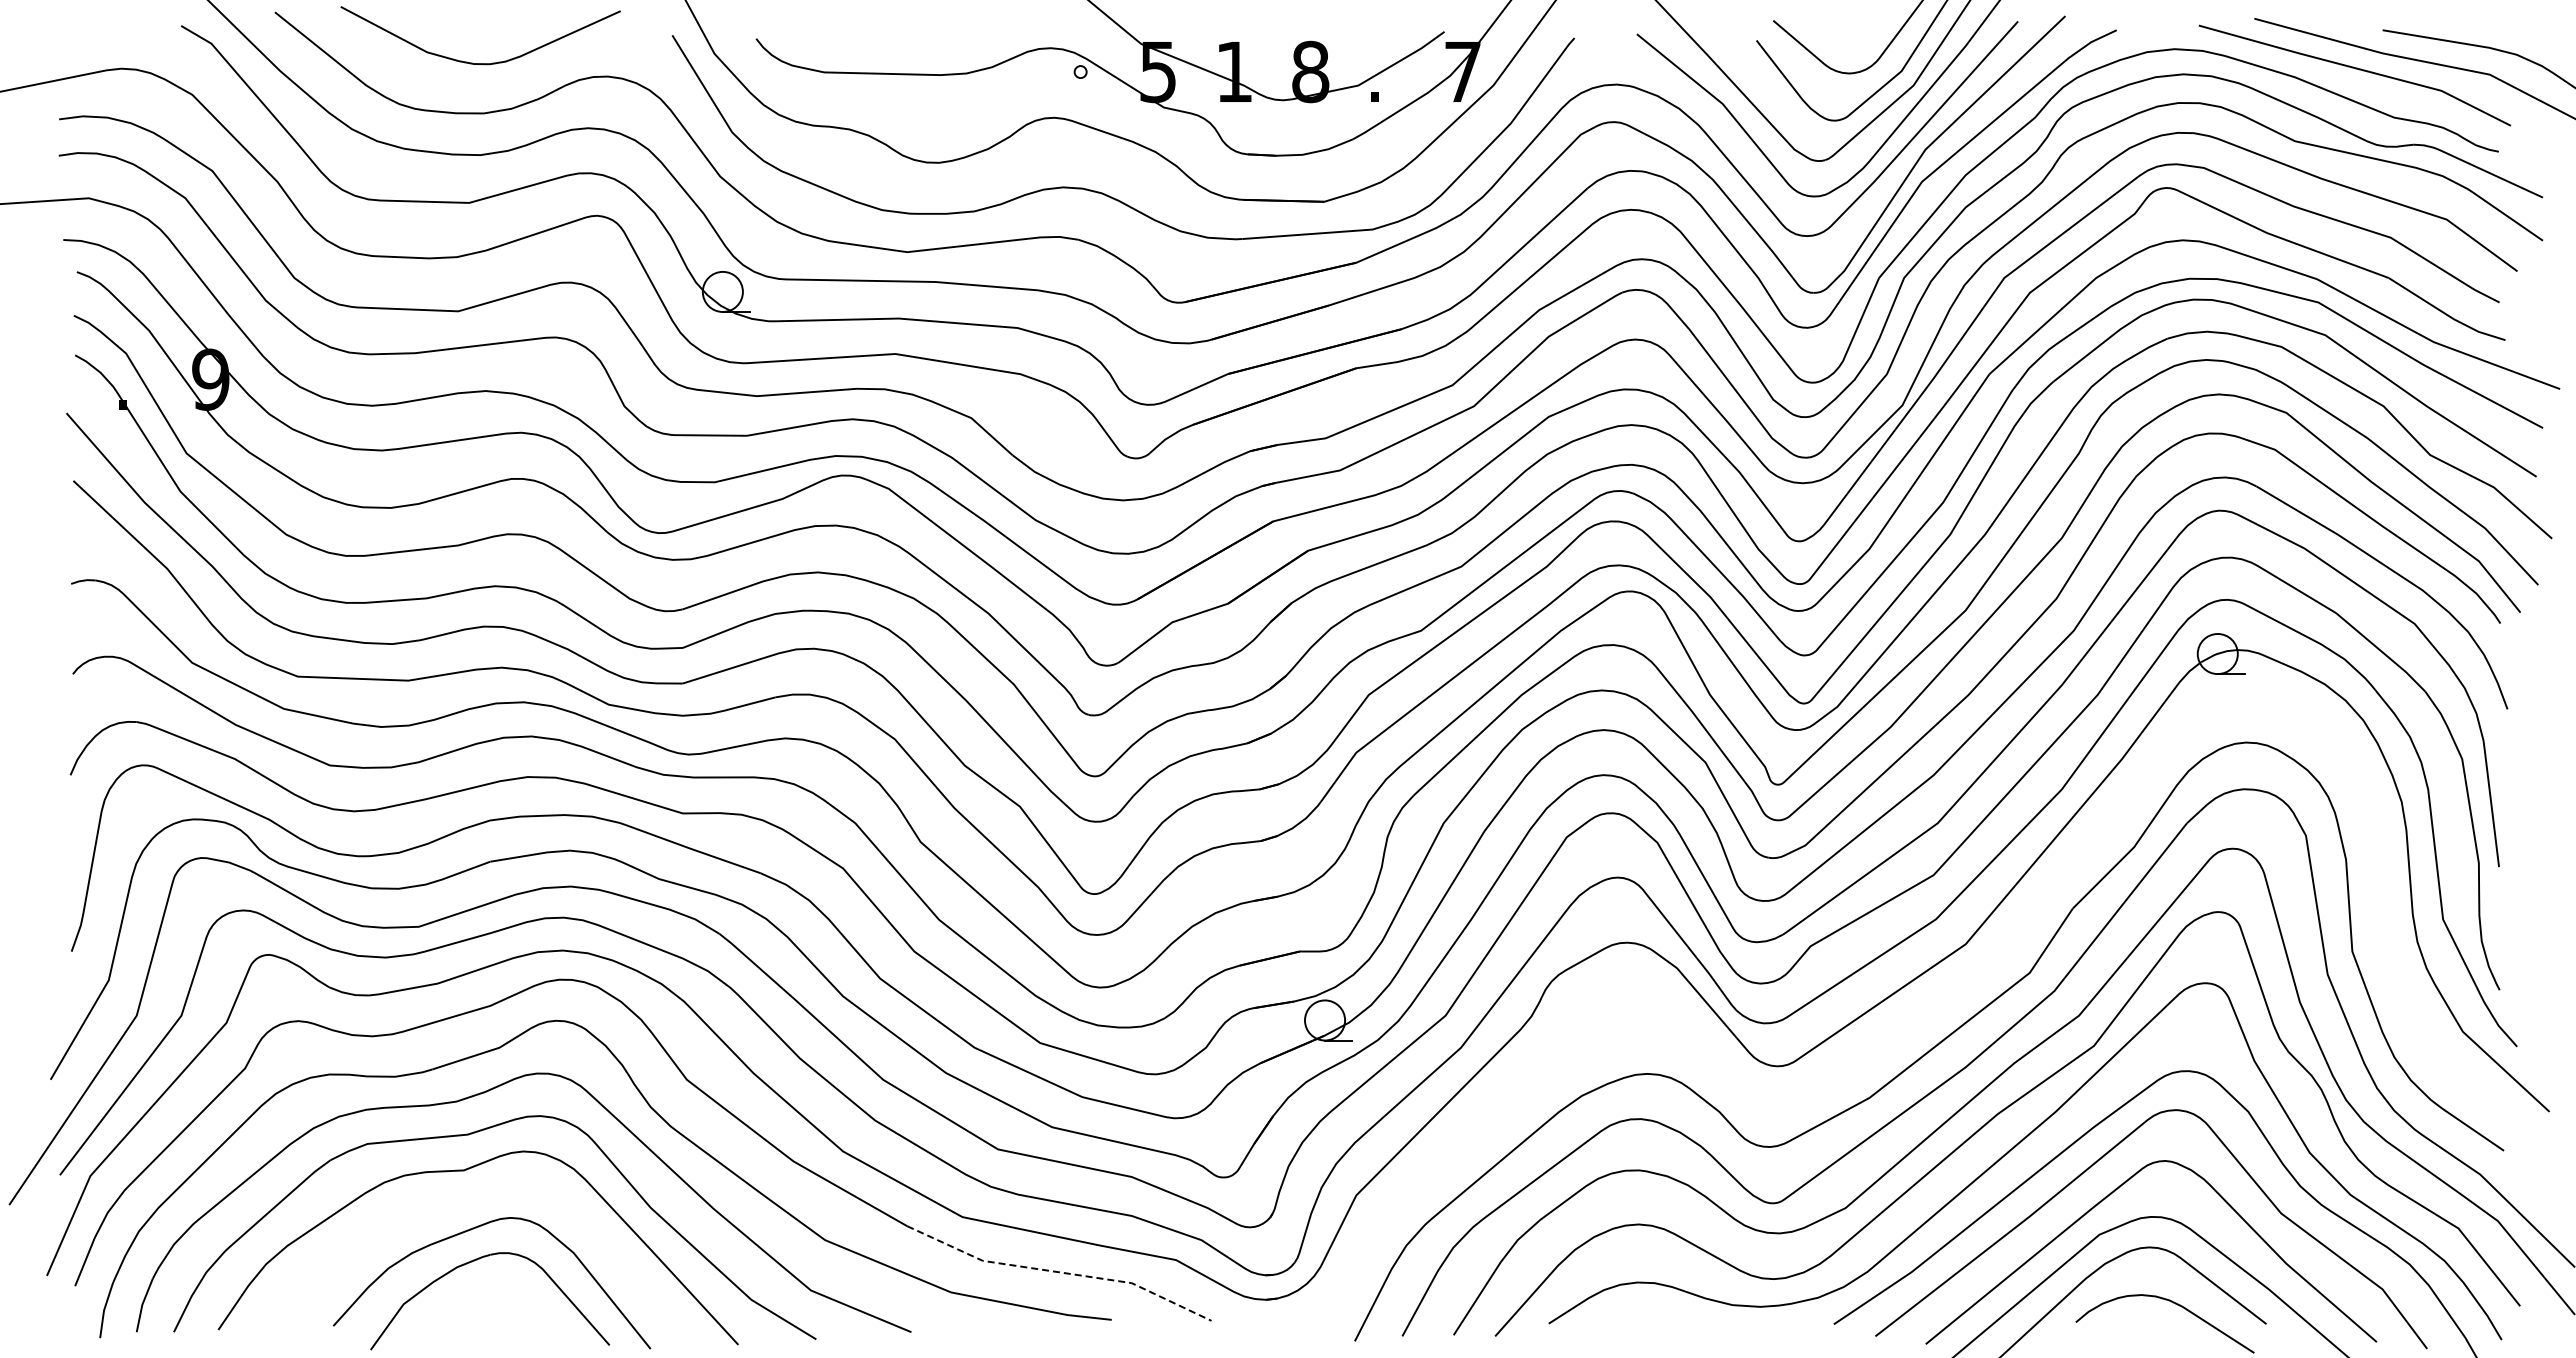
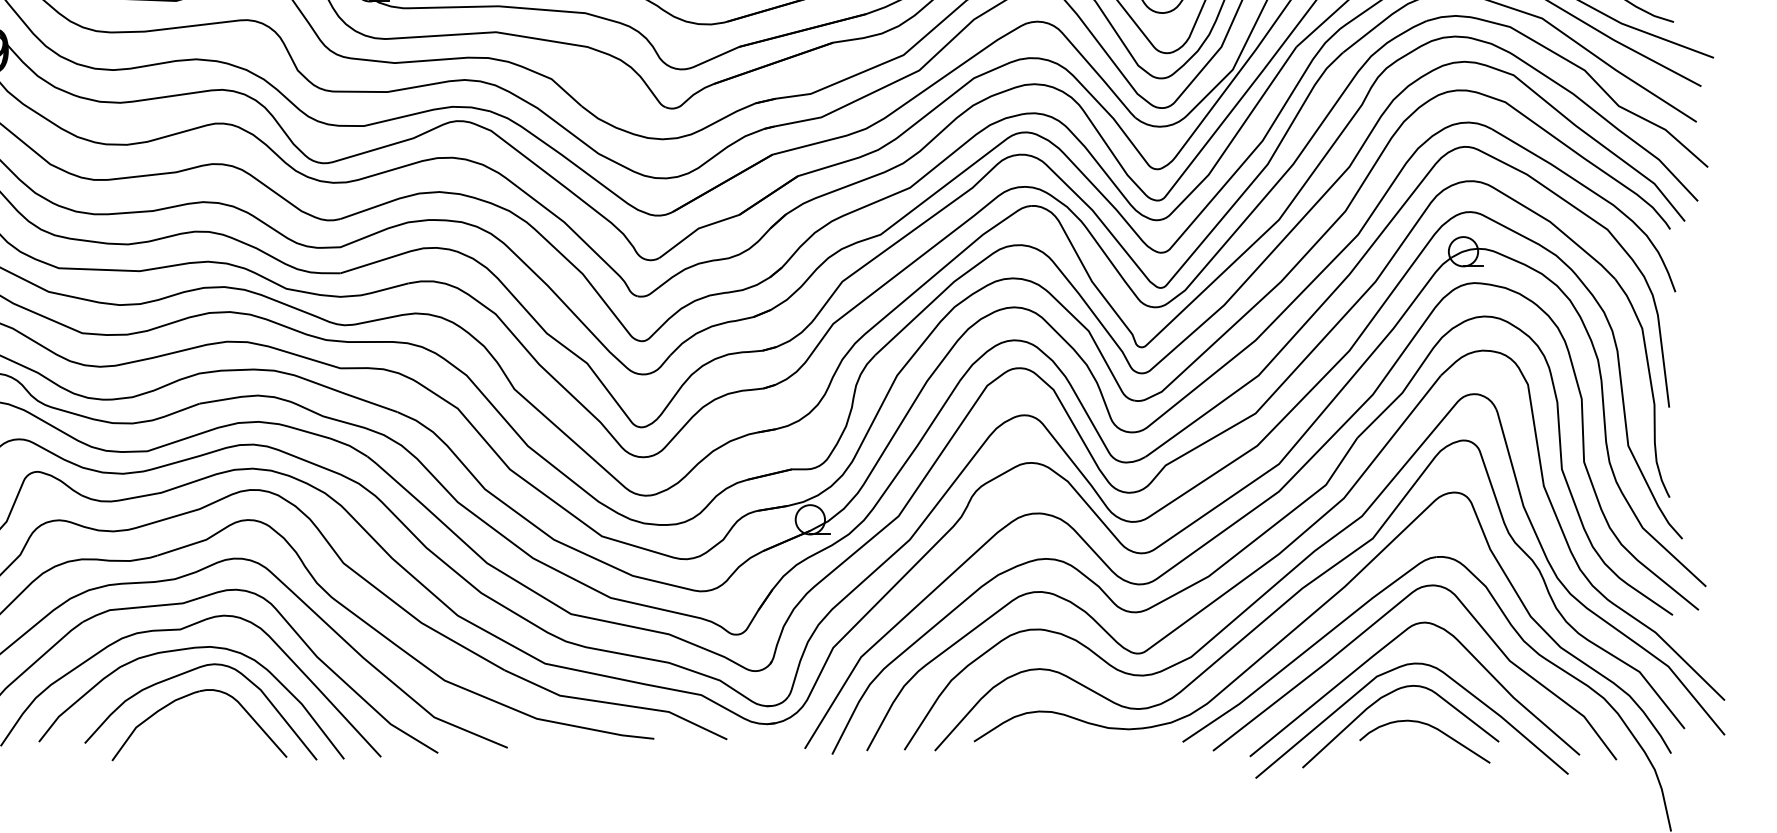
curve: (1927, 1010) -> (1251, 512), added
curve: (470, 1198) -> (185, 650), added
line: (1059, 1272) -> (616, 704), dashed -> solid

